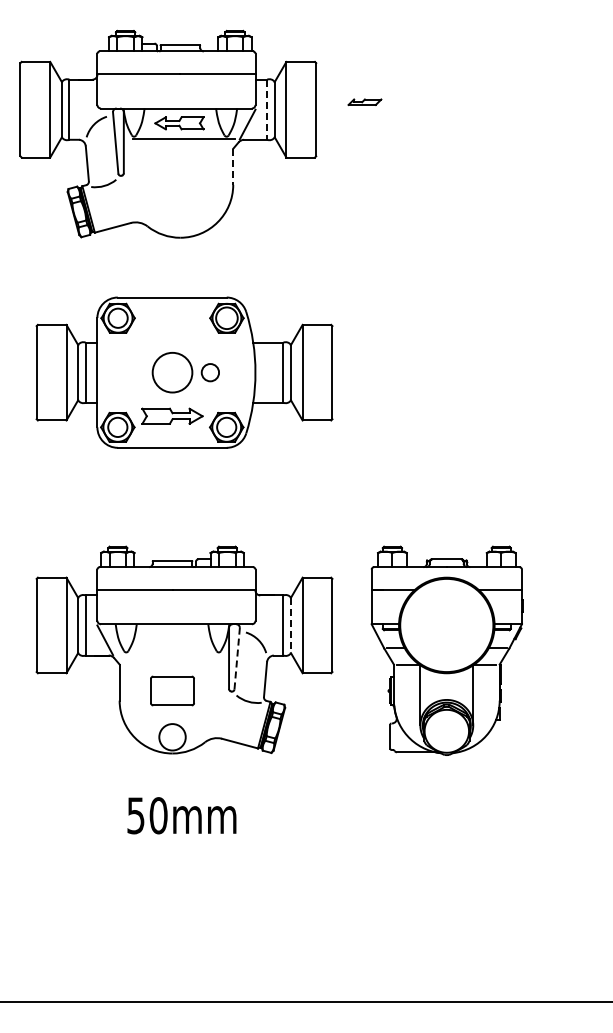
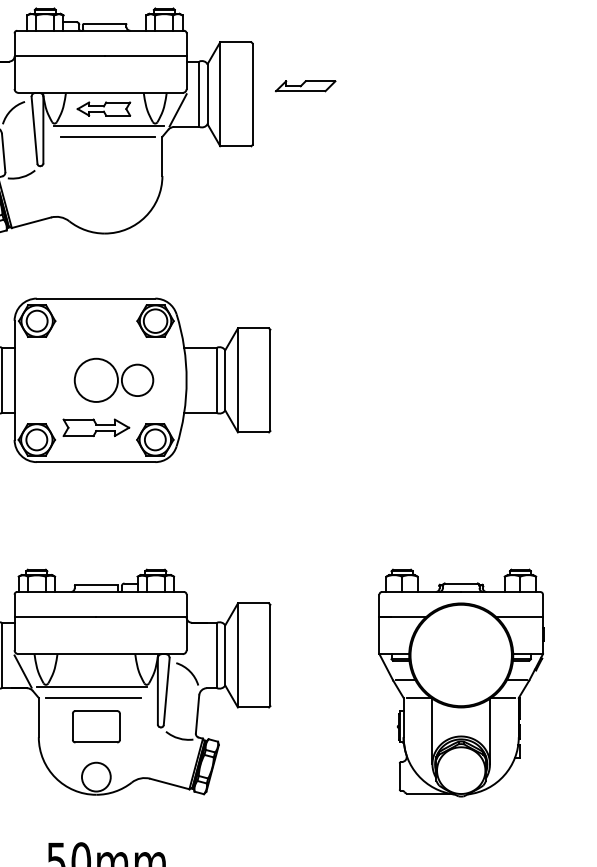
part: (364, 101) -> (305, 85), size x1.67
line: (267, 110) -> (199, 95), dashed -> solid
line: (182, 148) -> (107, 136), added
line: (233, 167) -> (162, 157), dashed -> solid
circle: (209, 372) -> (136, 380), size x1.67
line: (291, 625) -> (225, 655), dashed -> solid
part: (446, 650) -> (460, 682), moved
line: (168, 654) -> (91, 687), added
line: (237, 658) -> (167, 691), dashed -> solid
line: (169, 664) -> (93, 697), added

